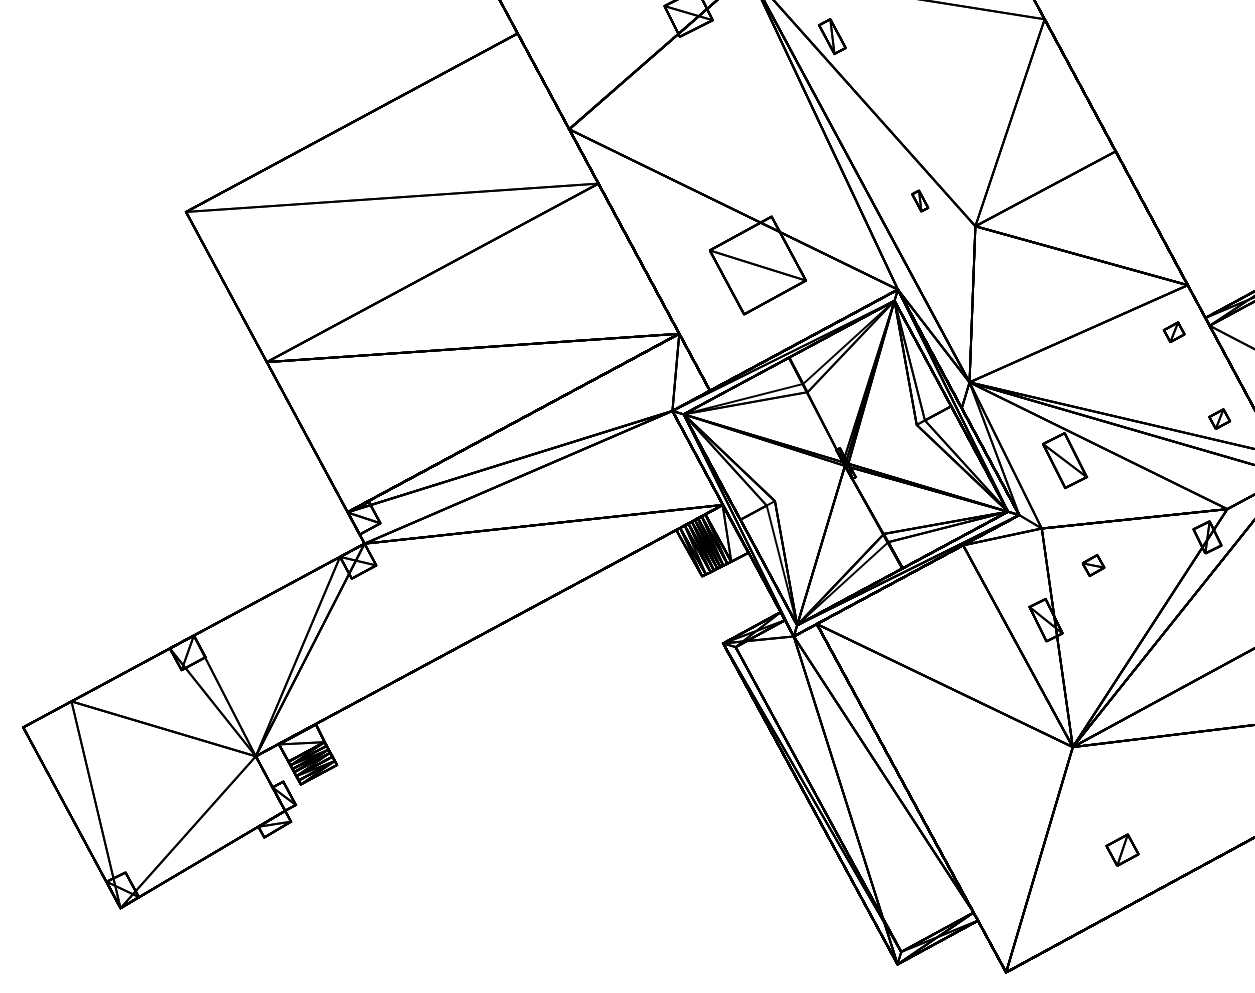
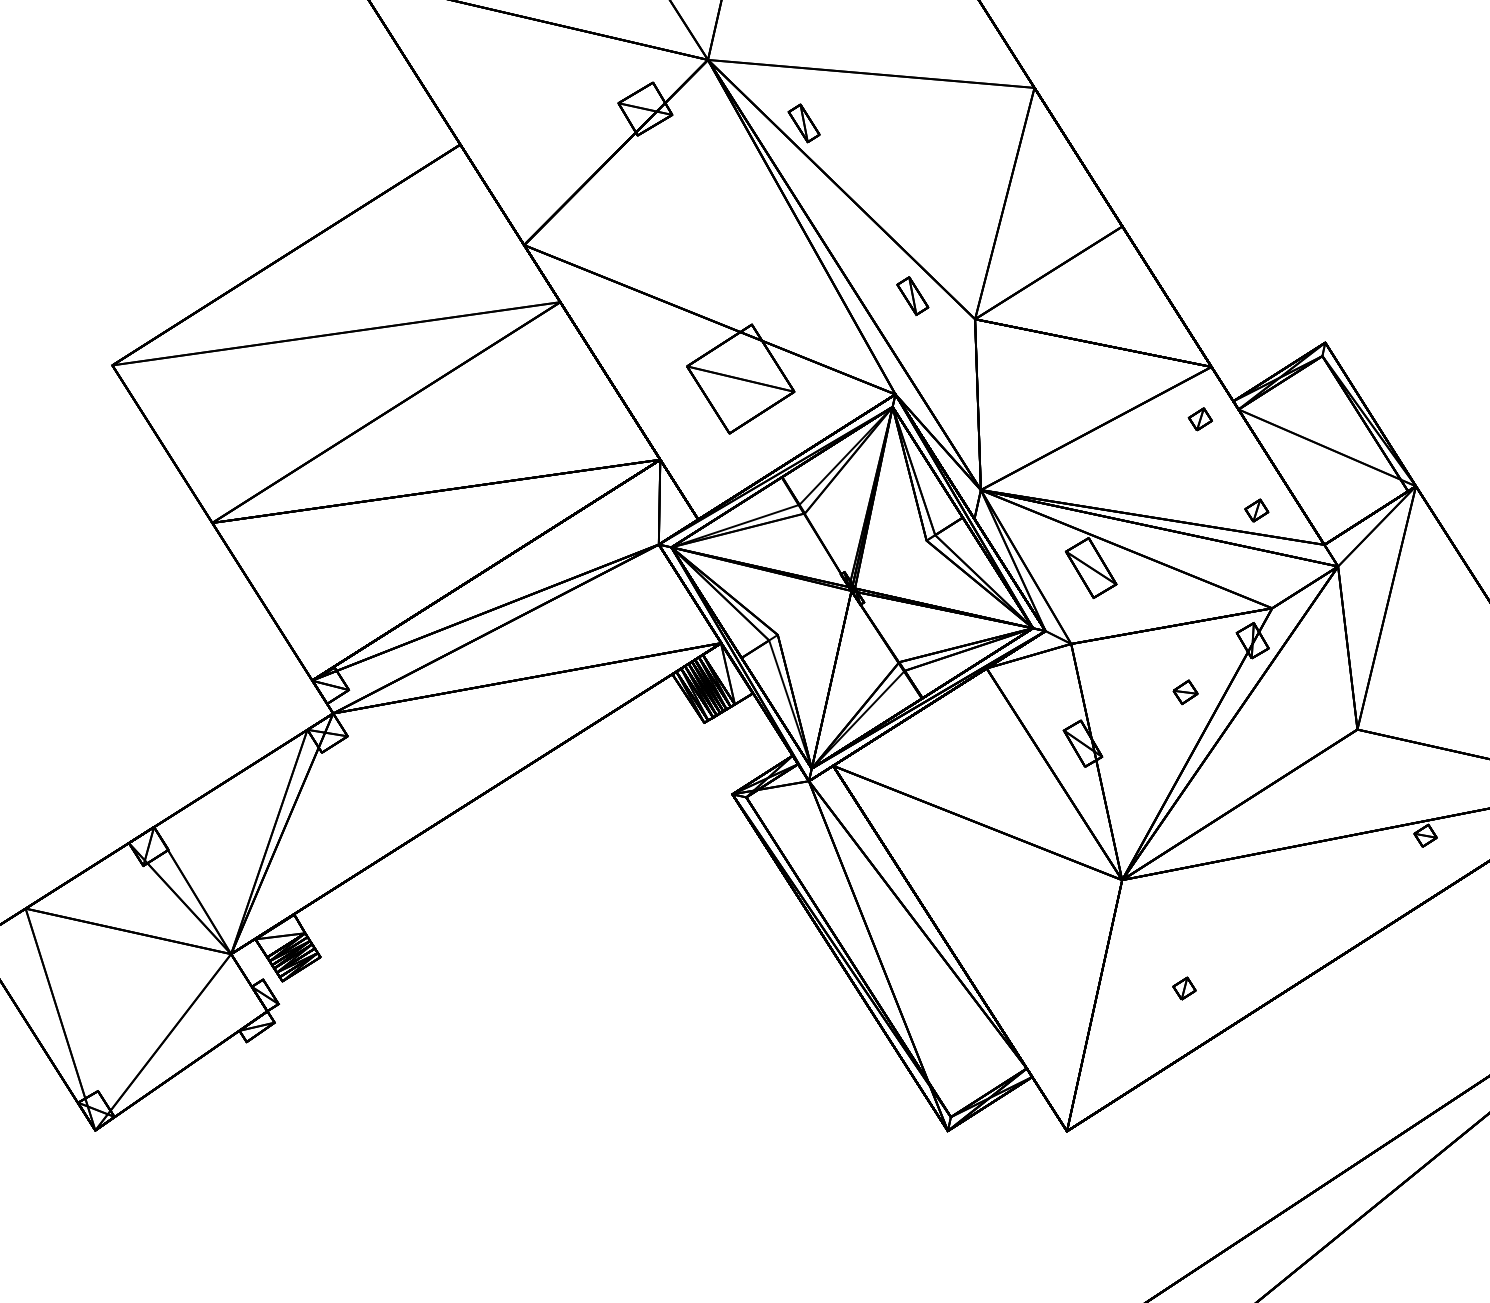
part: (919, 200) -> (912, 295), size x1.67
part: (1093, 565) -> (1185, 692), moved
part: (1122, 849) -> (1184, 988), size x0.62

